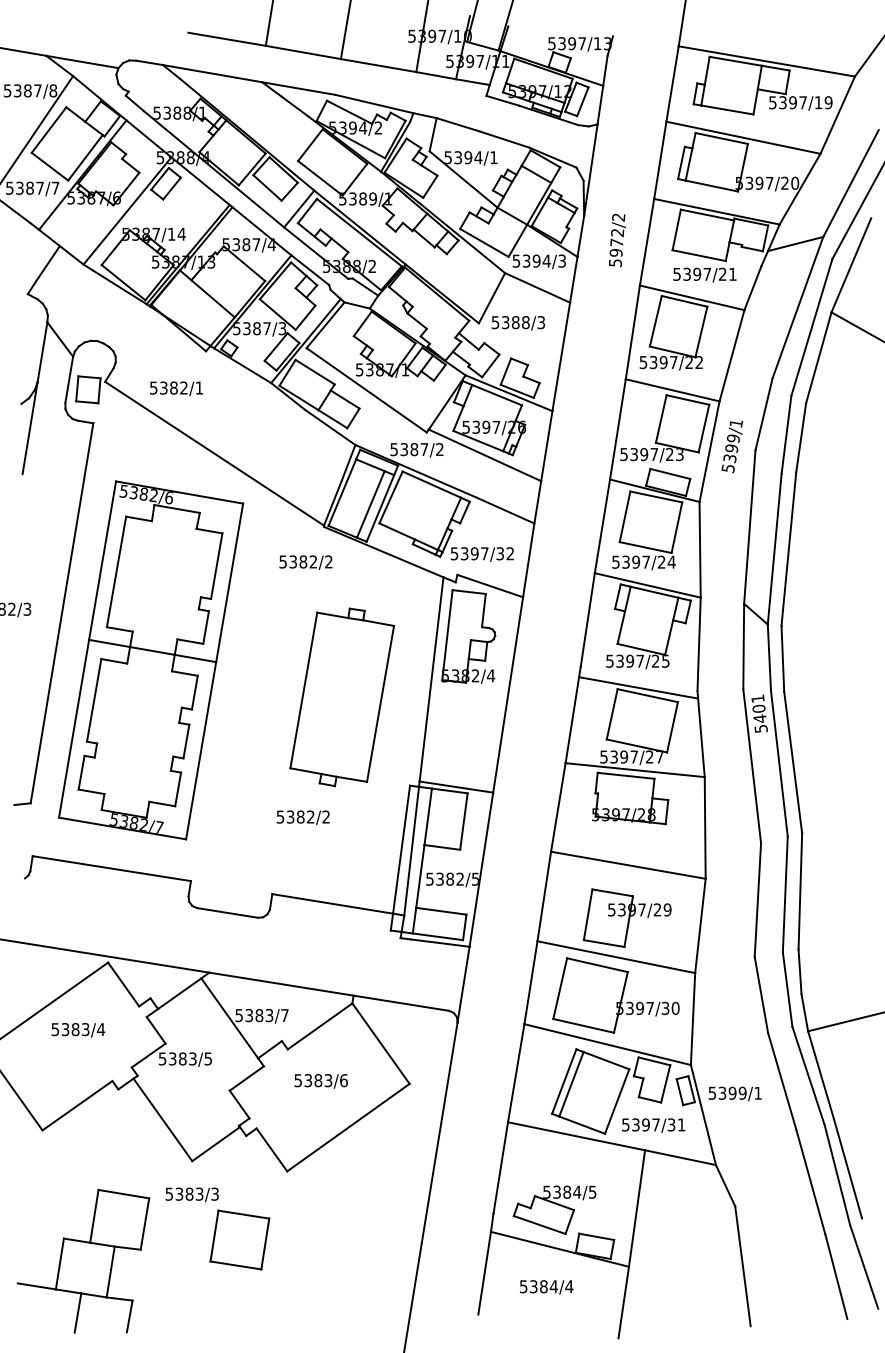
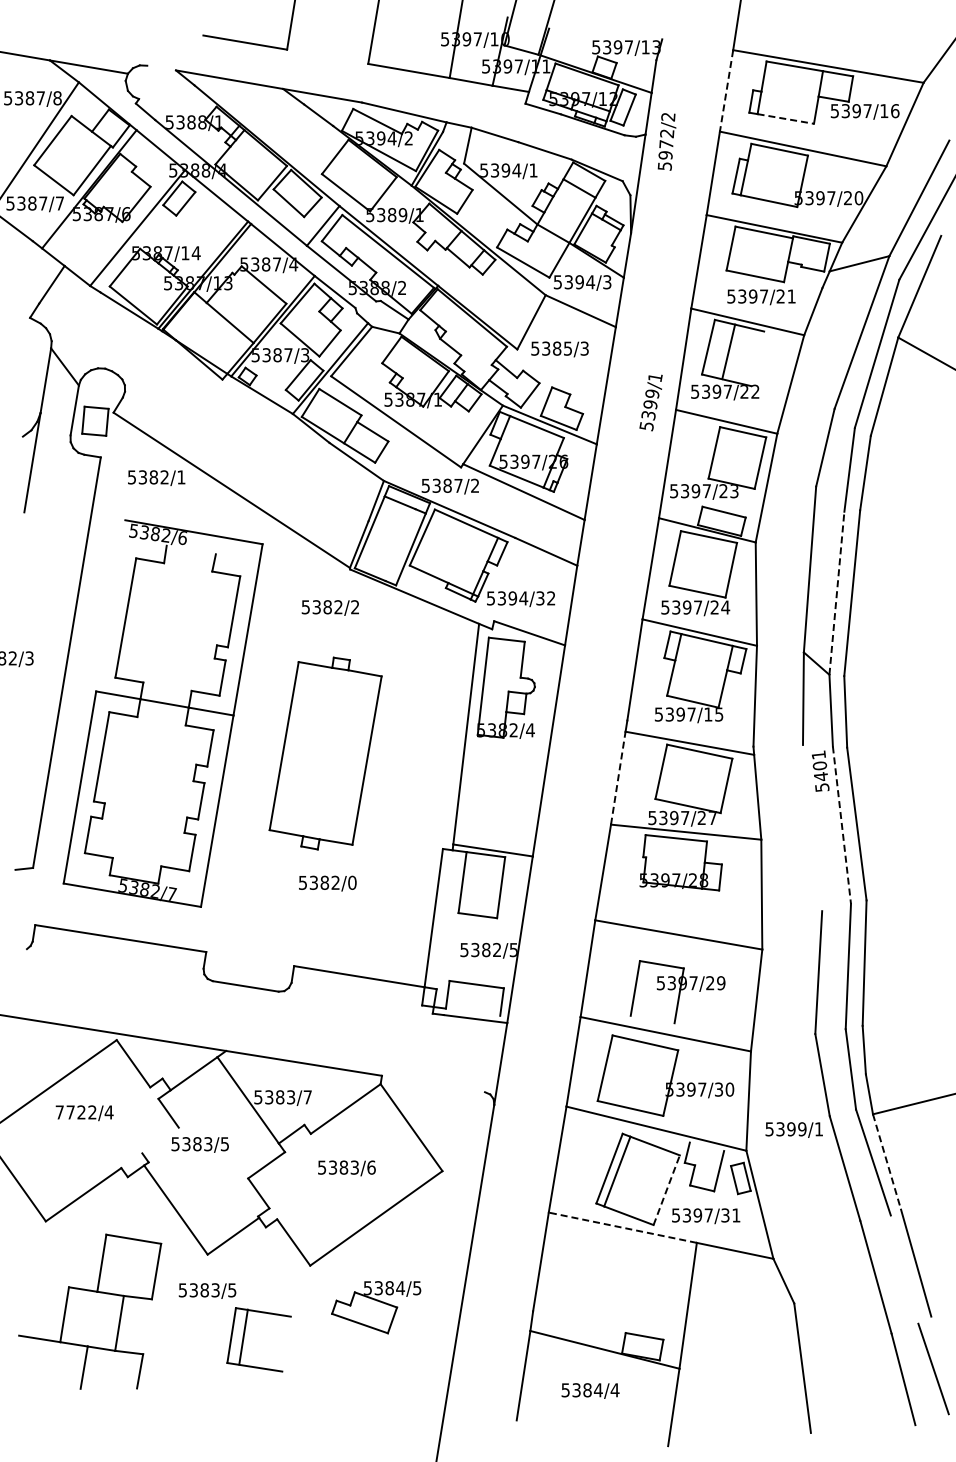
line: (303, 52) -> (327, 56), removed
line: (149, 62) -> (161, 67), removed
line: (672, 84) -> (726, 91), solid -> dashed
text: (828, 103) -> (895, 111), 5397/19 -> 5397/16
line: (727, 109) -> (785, 118), solid -> dashed
text: (616, 240) -> (666, 141), moved
text: (525, 322) -> (567, 348), 5388/3 -> 5385/3
line: (701, 331) -> (728, 351), moved
text: (176, 388) -> (156, 477), moved
text: (731, 446) -> (650, 402), moved
line: (370, 504) -> (400, 545), removed
line: (176, 508) -> (190, 549), removed
line: (774, 549) -> (836, 593), solid -> dashed
text: (484, 553) -> (523, 598), 5397/32 -> 5394/32
line: (102, 560) -> (110, 605), removed
text: (655, 661) -> (708, 714), 5397/25 -> 5397/15
part: (342, 697) -> (325, 753), moved
line: (572, 719) -> (618, 777), solid -> dashed
line: (779, 763) -> (842, 825), solid -> dashed
line: (752, 765) -> (812, 827), removed
text: (326, 816) -> (352, 882), 5382/2 -> 5382/0
line: (411, 850) -> (444, 919), removed
line: (419, 875) -> (453, 946), removed
line: (437, 936) -> (472, 1011), removed
line: (604, 943) -> (652, 1019), removed
line: (401, 1002) -> (433, 1083), removed
text: (69, 1029) -> (75, 1112), 5383/4 -> 7722/4
line: (148, 1055) -> (160, 1140), removed
line: (653, 1061) -> (706, 1146), removed
line: (821, 1074) -> (887, 1161), solid -> dashed
text: (734, 1093) -> (793, 1129), moved
line: (616, 1100) -> (666, 1189), solid -> dashed
line: (576, 1136) -> (622, 1227), solid -> dashed
line: (837, 1174) -> (904, 1269), removed
text: (215, 1193) -> (232, 1289), 5383/3 -> 5383/5
part: (554, 1210) -> (376, 1307), moved
line: (265, 1243) -> (243, 1336), moved
part: (83, 1261) -> (90, 1311), moved

